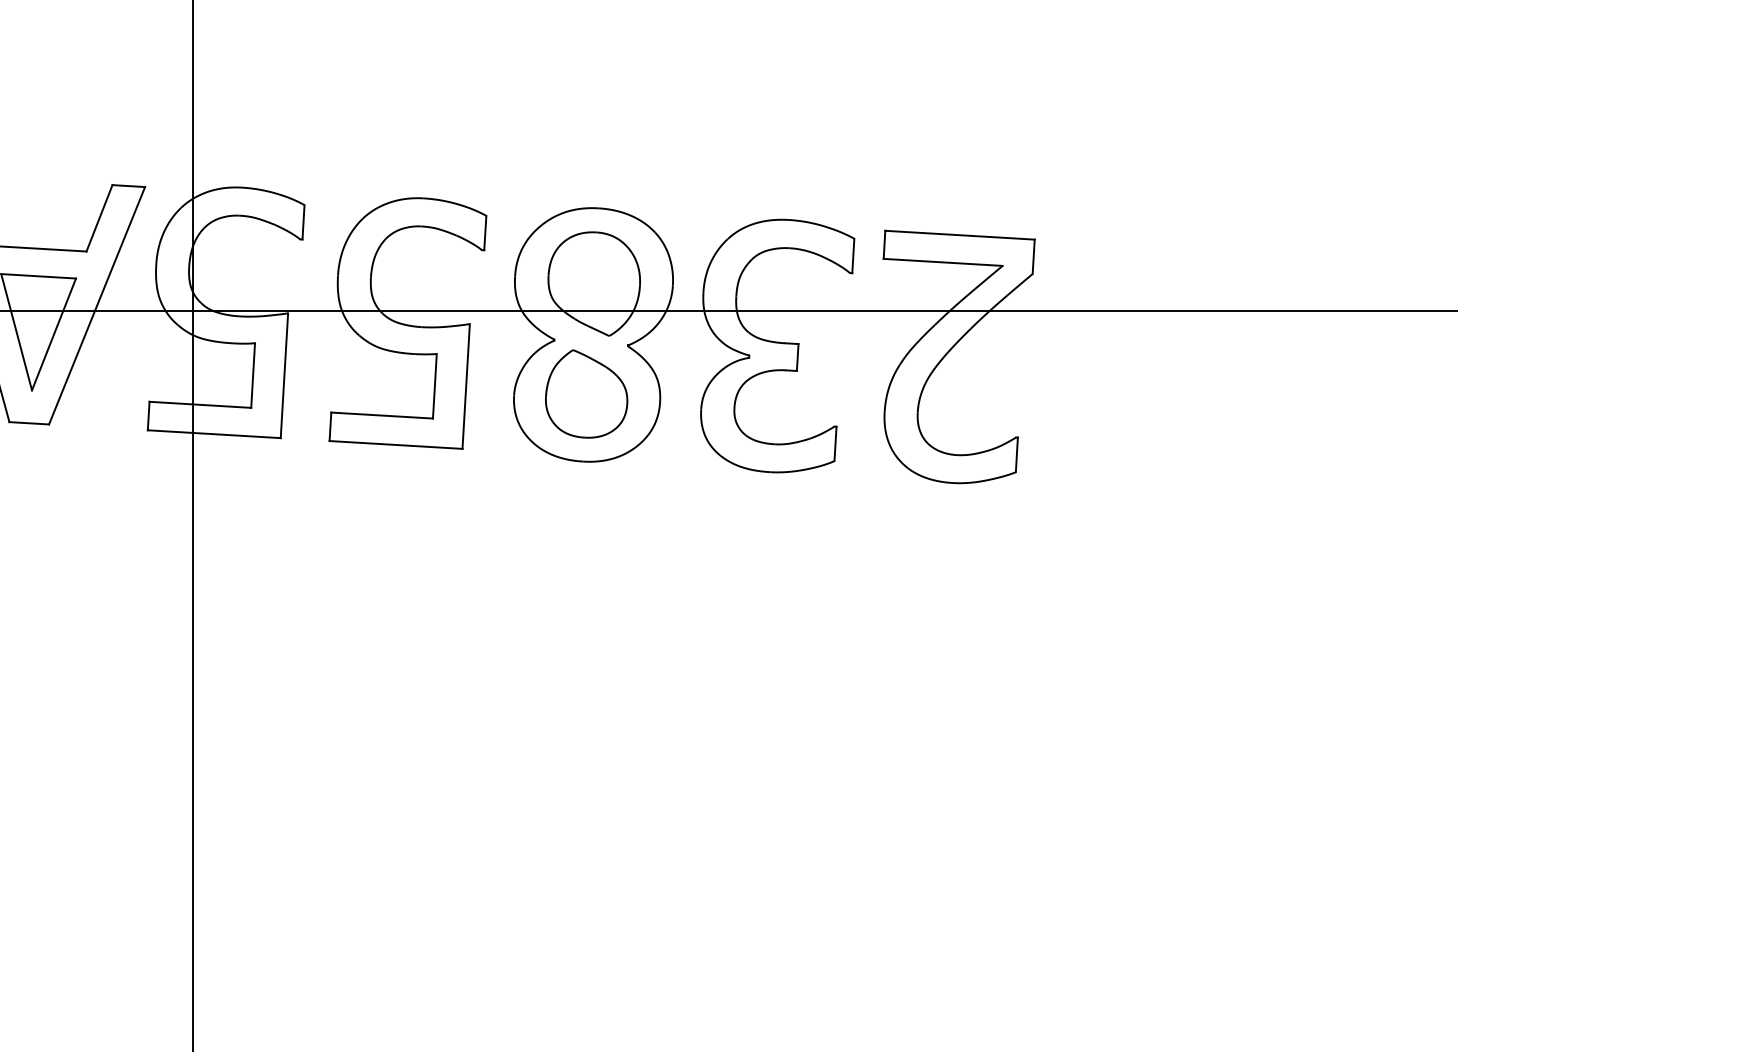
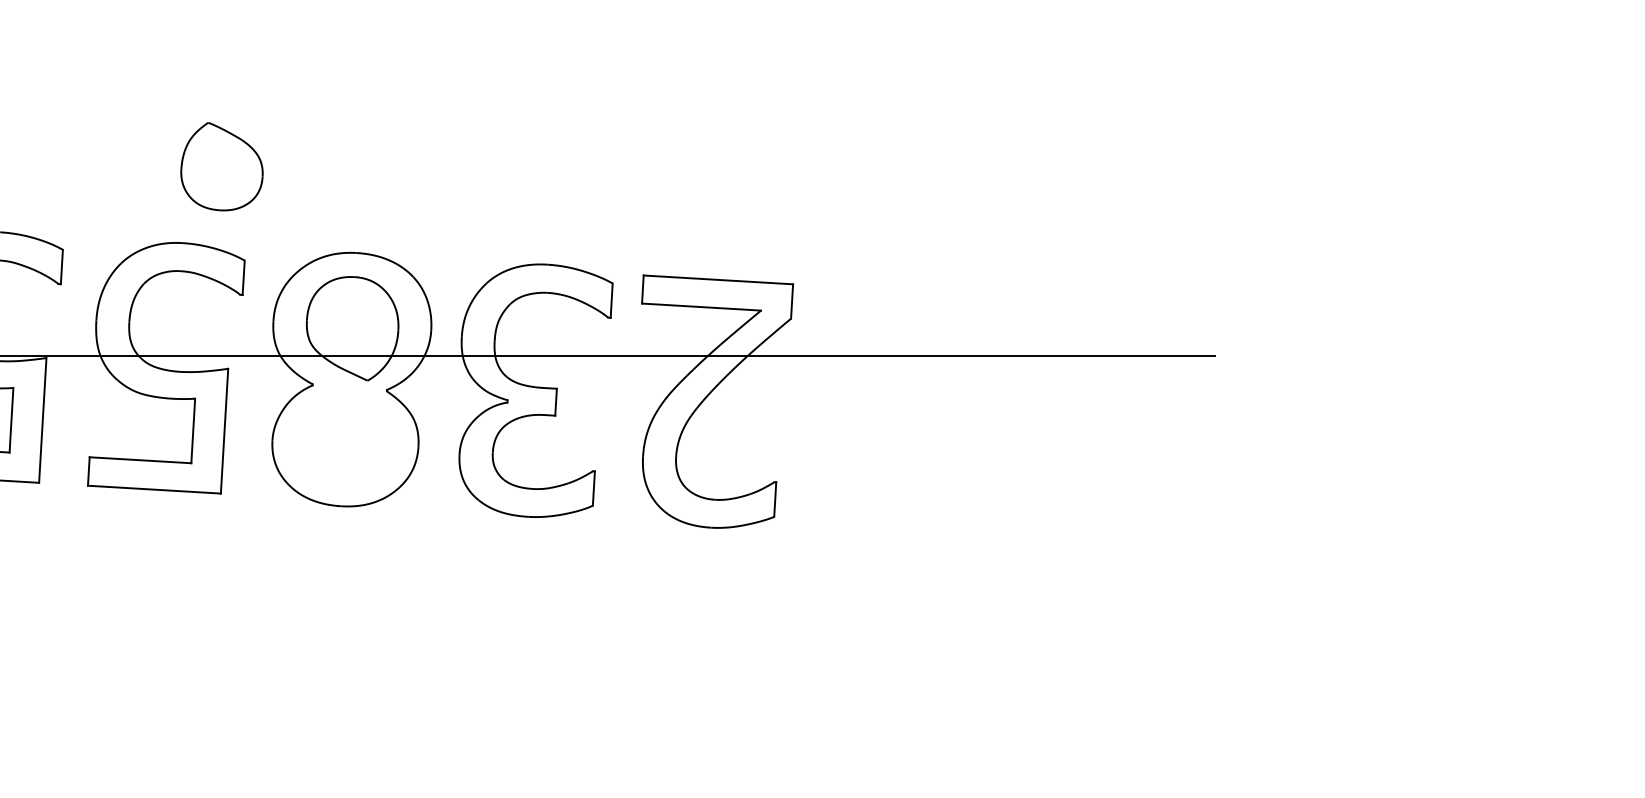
part: (586, 393) -> (221, 166), moved

